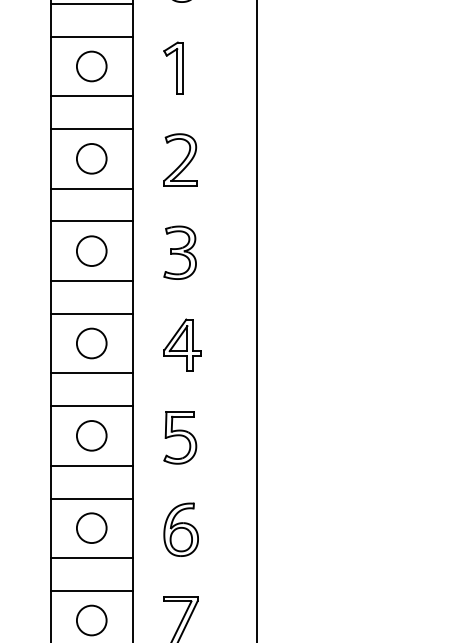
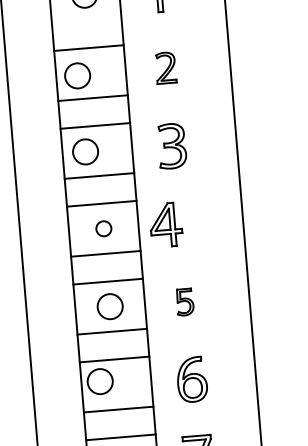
line: (91, 96) -> (86, 20), removed
circle: (91, 158) -> (77, 75), moved
part: (180, 159) -> (165, 67), size x0.7
circle: (91, 250) -> (85, 151), moved
circle: (91, 343) -> (103, 228), size x0.6
part: (182, 344) -> (166, 224), moved
part: (180, 437) -> (185, 301), size x0.6
circle: (91, 527) -> (99, 381), moved

